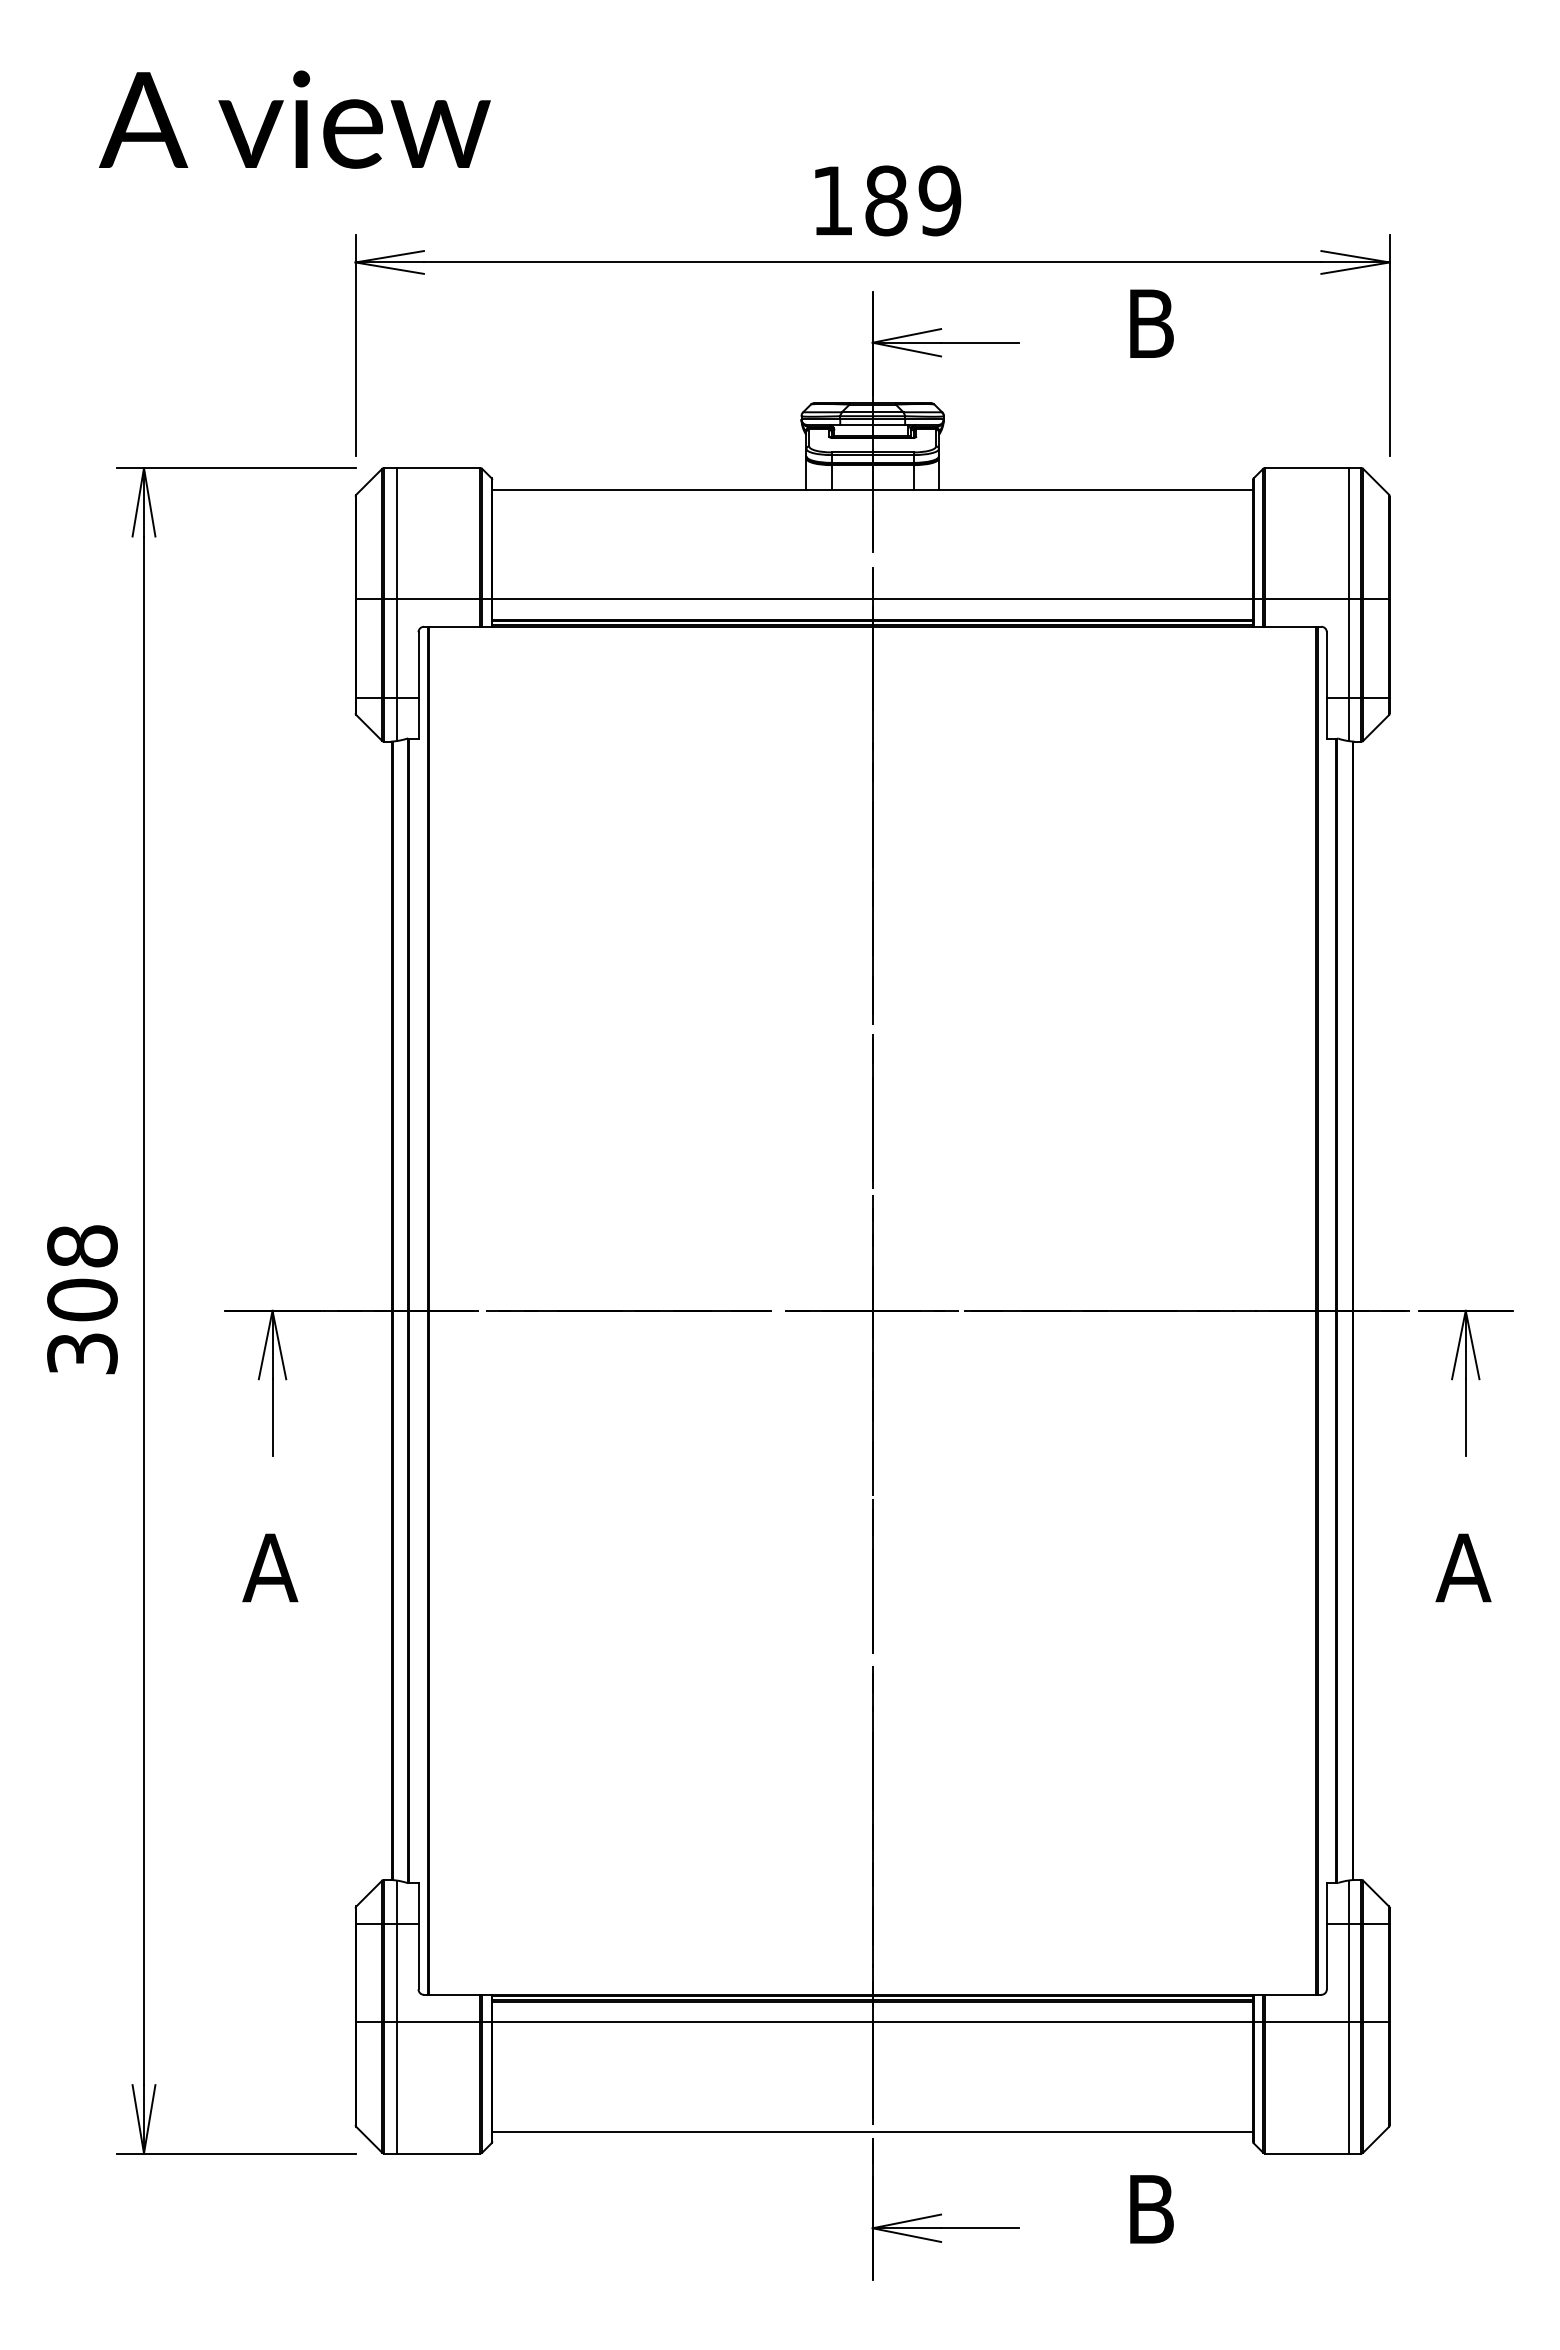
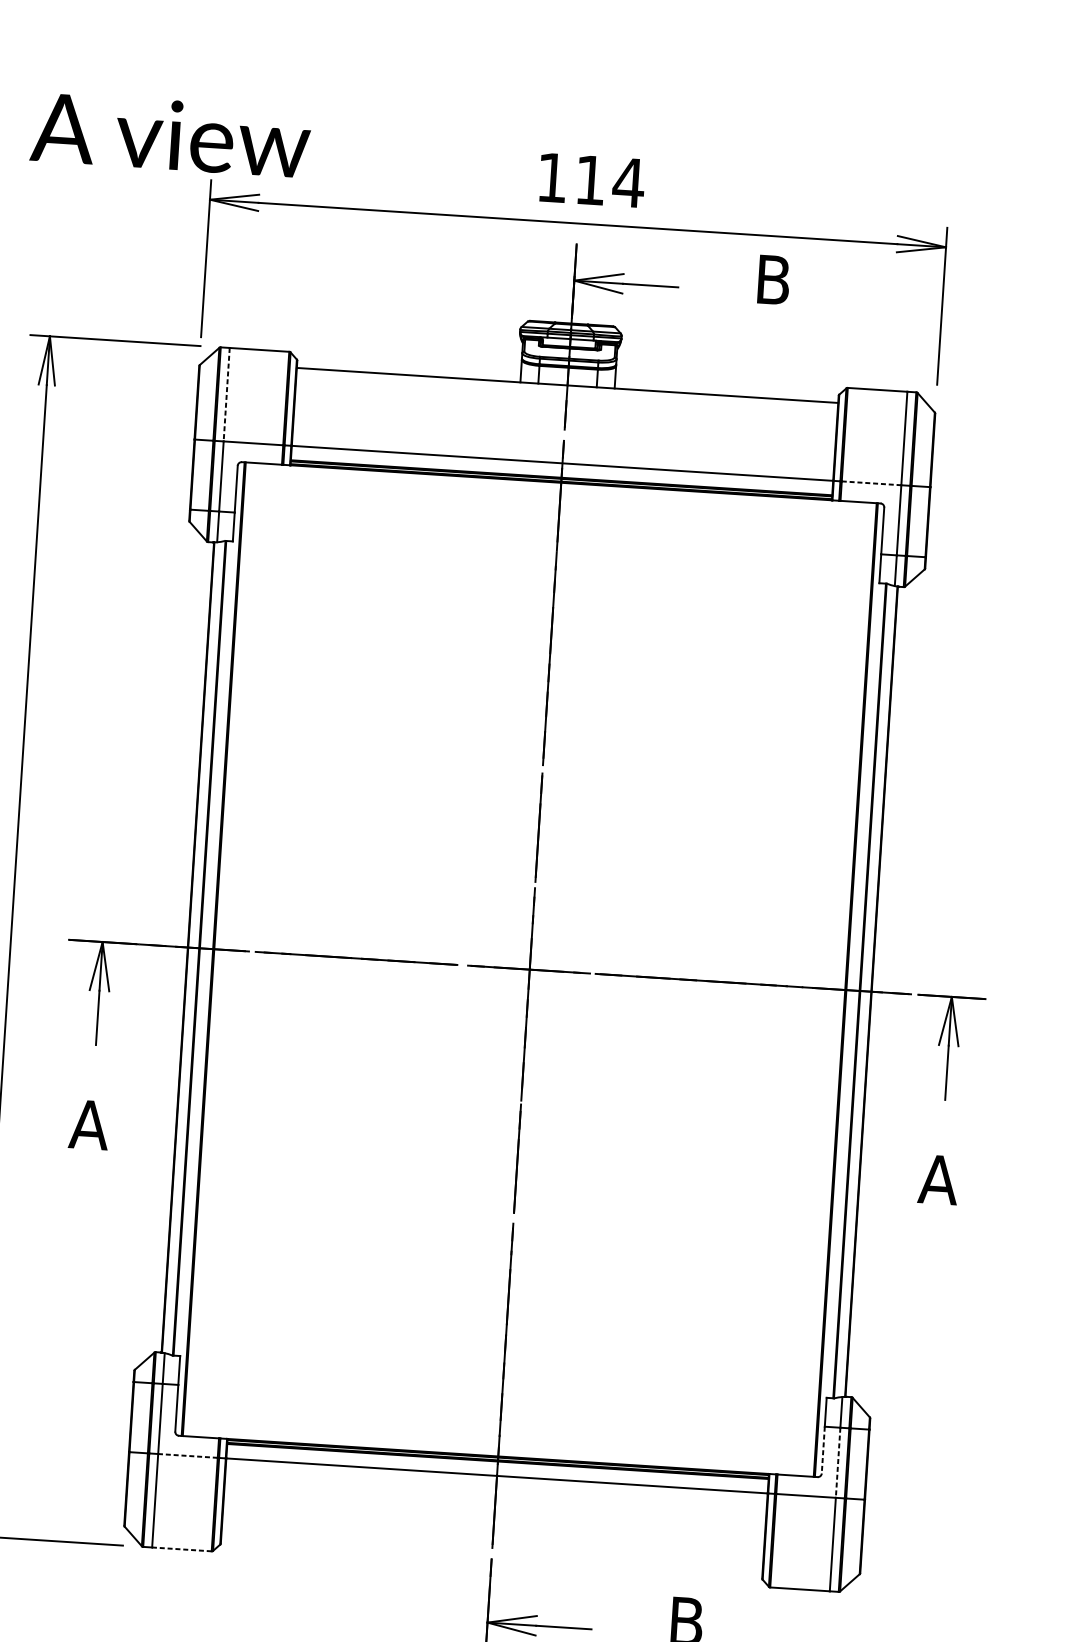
text: (294, 119) -> (170, 135), moved
text: (913, 200) -> (609, 181), 189 -> 114
line: (396, 533) -> (226, 394), solid -> dashed
line: (1306, 599) -> (871, 483), solid -> dashed
line: (1326, 1956) -> (823, 1450), solid -> dashed
line: (1348, 1973) -> (837, 1463), solid -> dashed
line: (438, 2022) -> (188, 1456), solid -> dashed
line: (872, 2131) -> (491, 1553), removed
line: (438, 2153) -> (181, 1549), solid -> dashed

